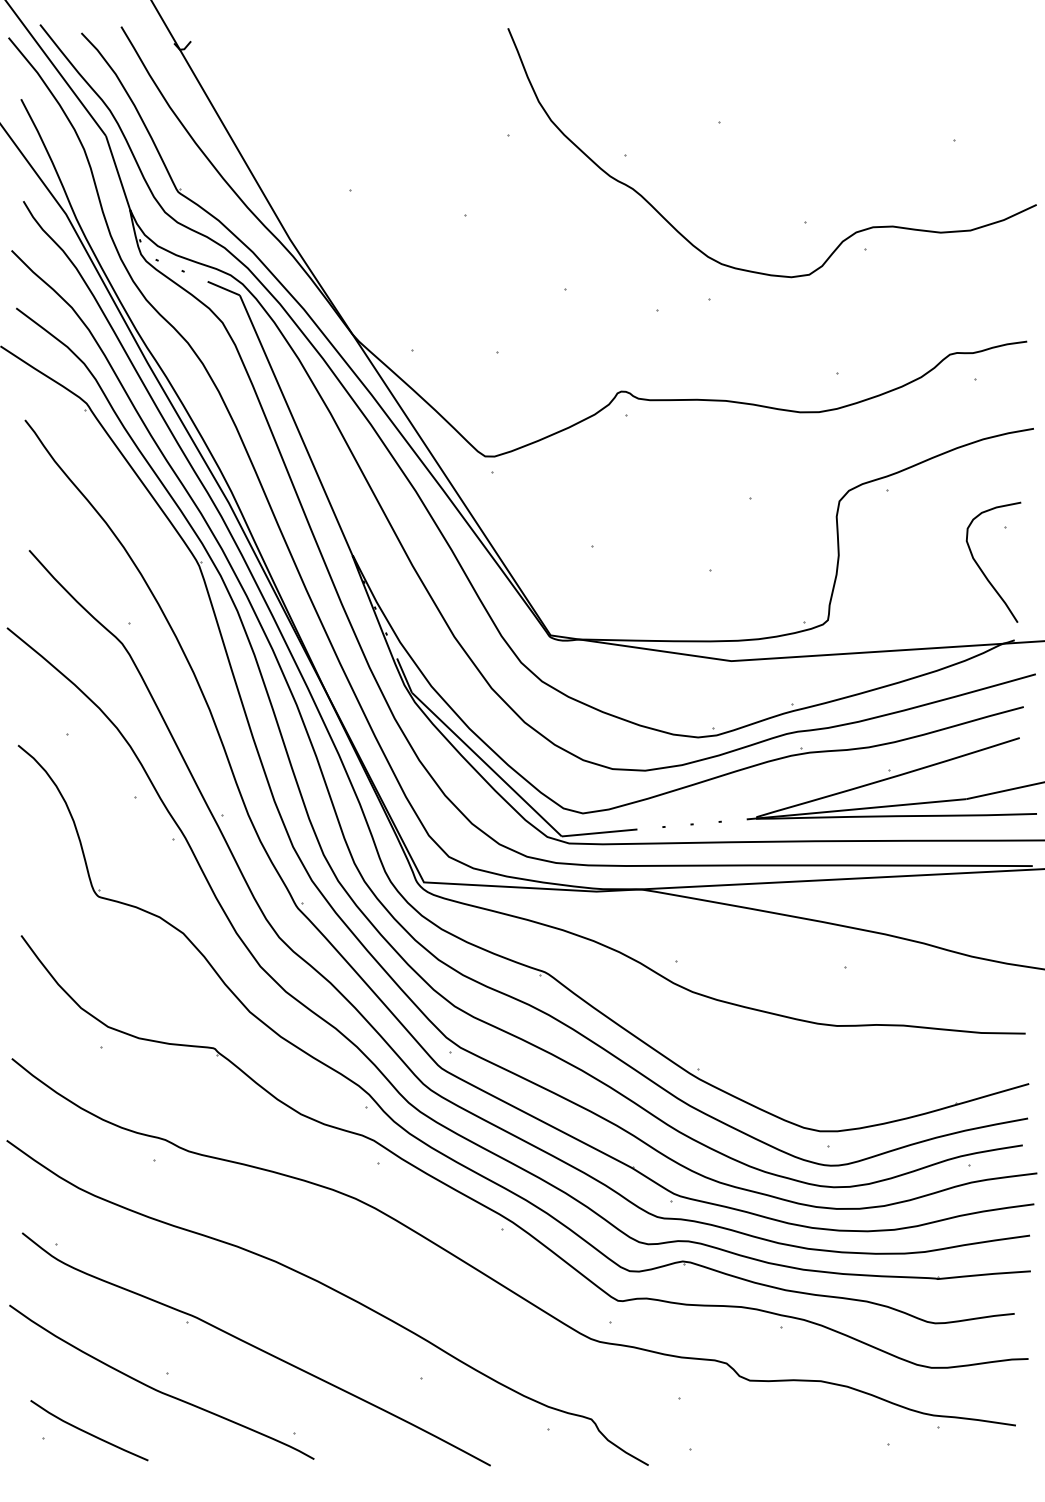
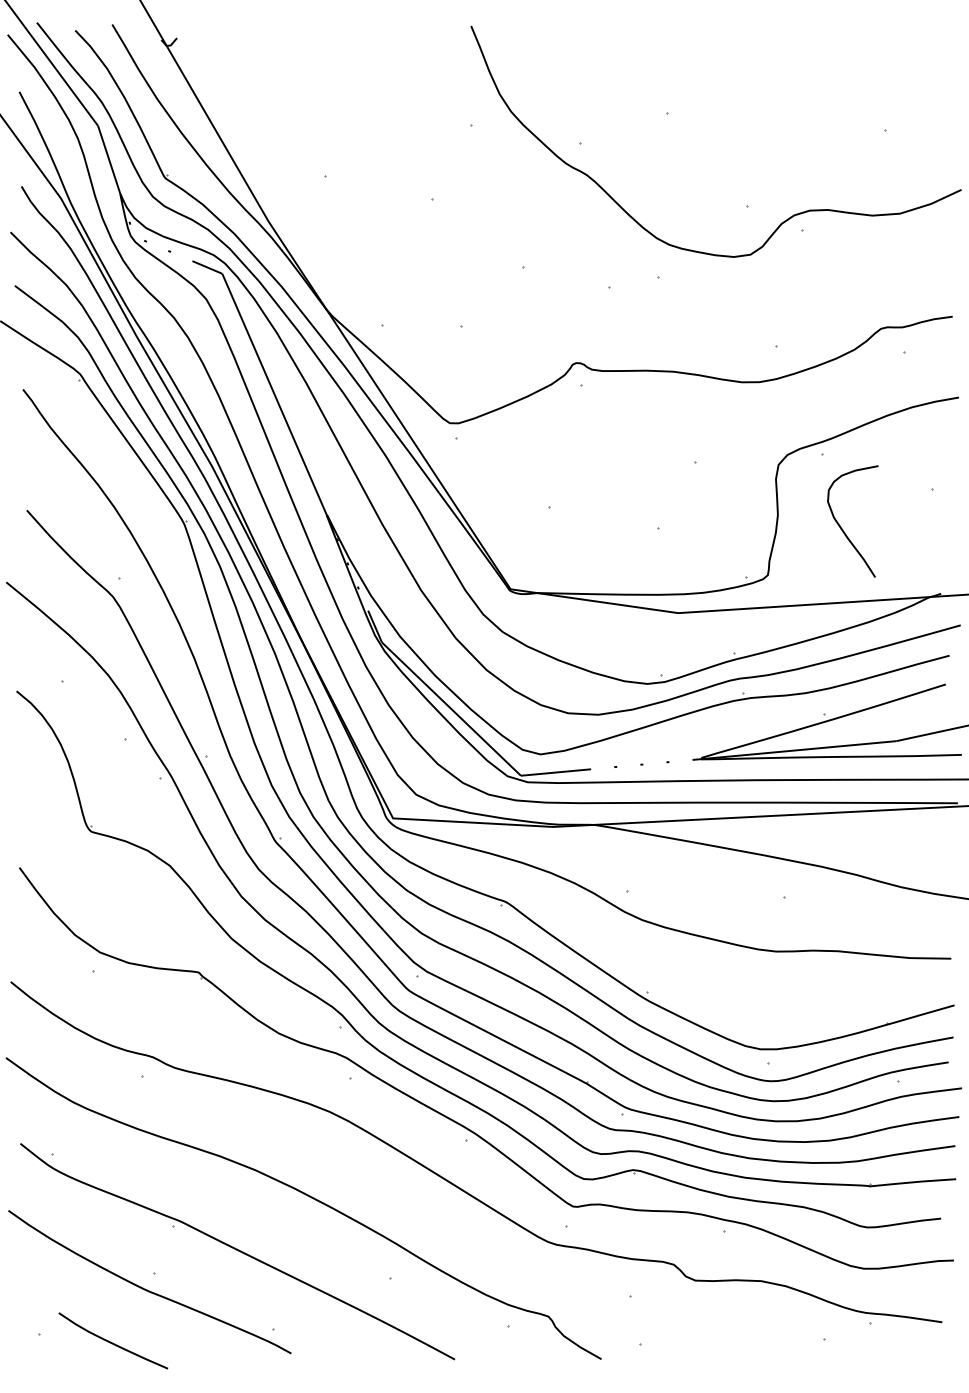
curve: (981, 568) -> (841, 527), moved
curve: (89, 1432) -> (113, 1342), moved

